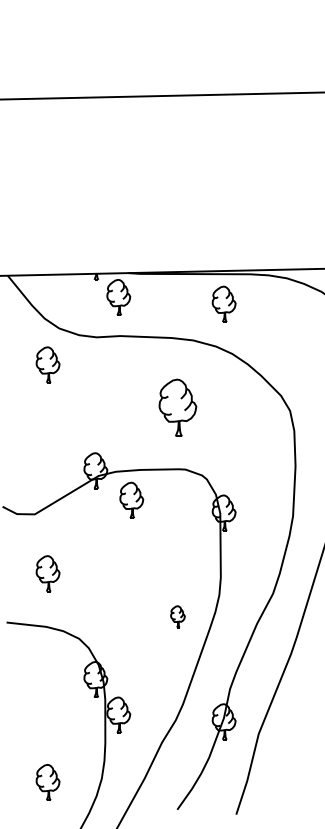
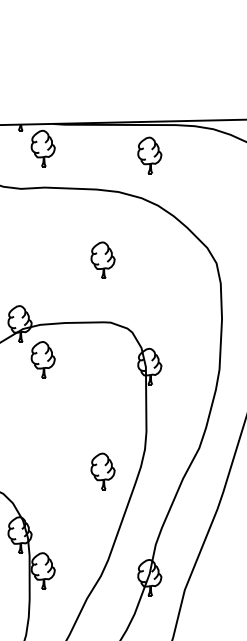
part: (177, 407) -> (102, 259), size x0.62
part: (131, 499) -> (42, 358), moved
part: (177, 616) -> (102, 471), size x1.67

